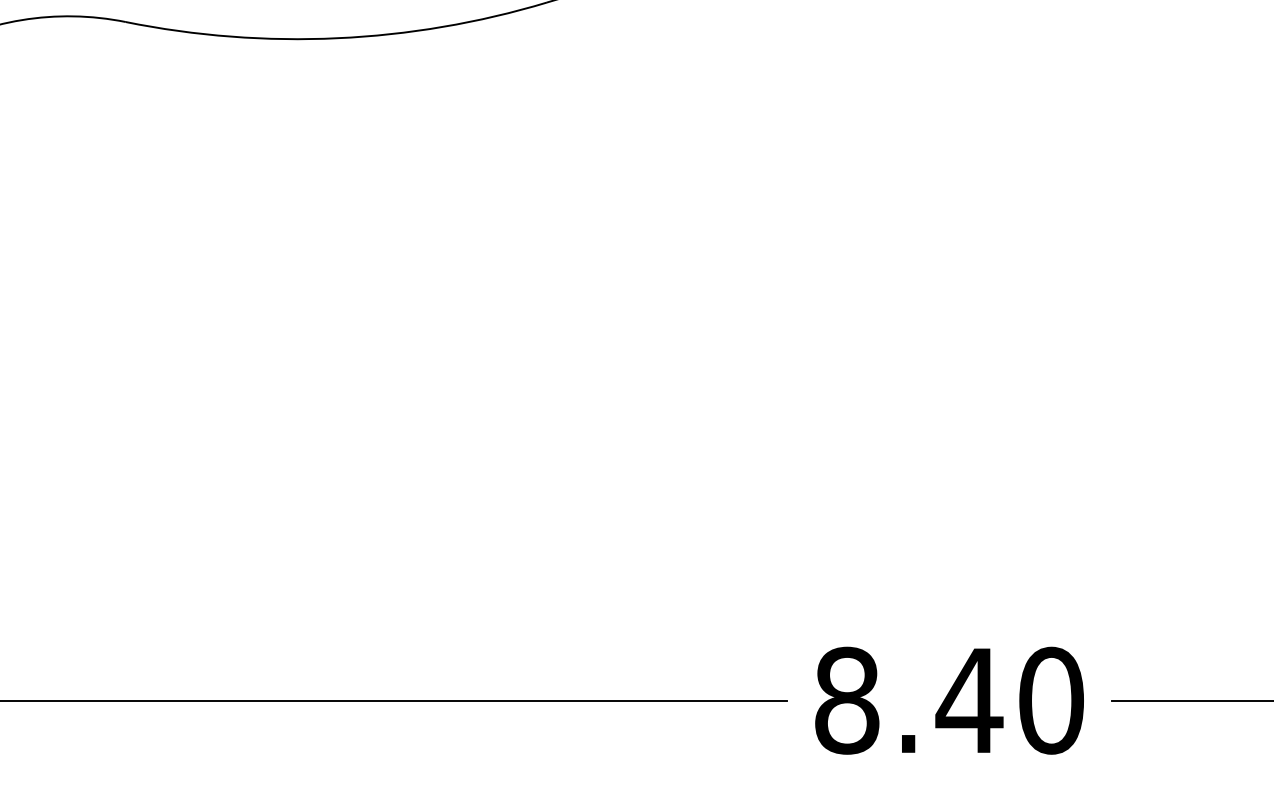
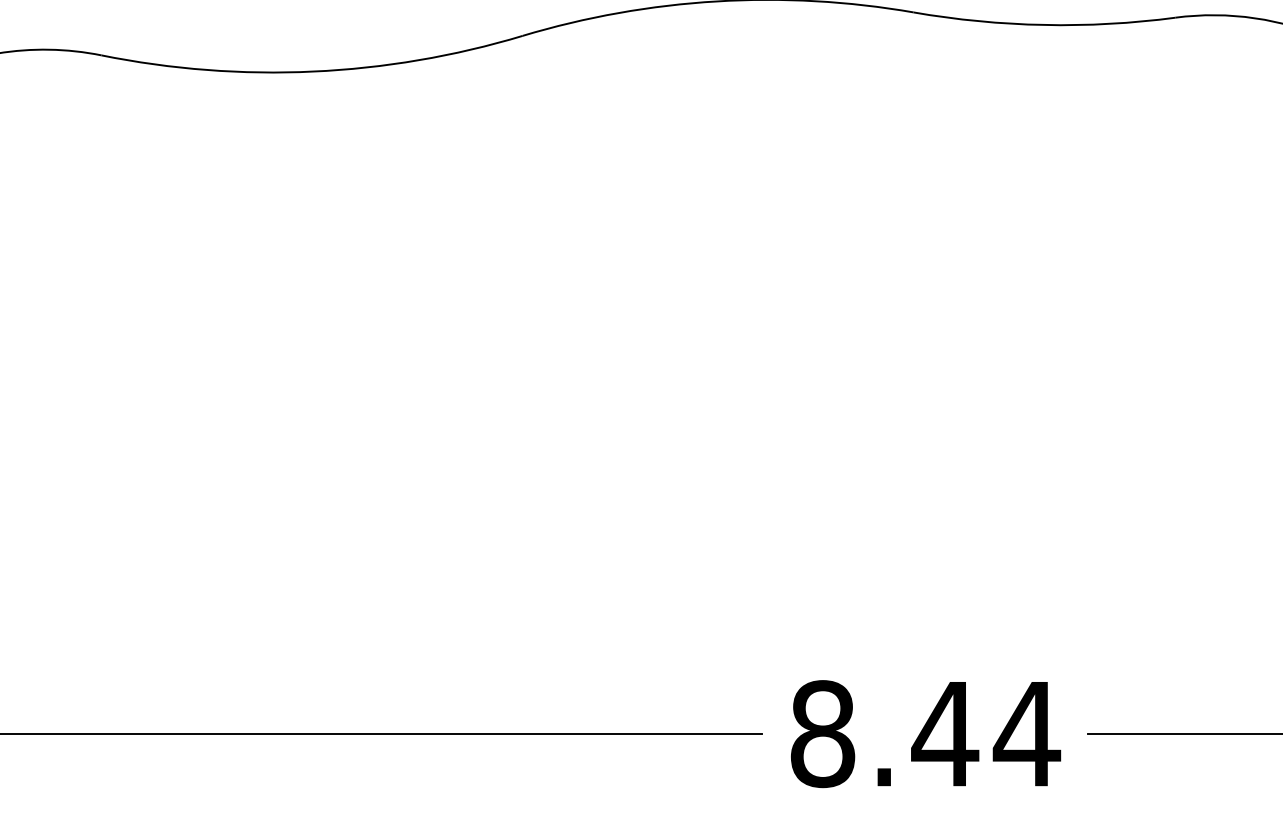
text: (1050, 701) -> (1026, 734), 8.40 -> 8.44

